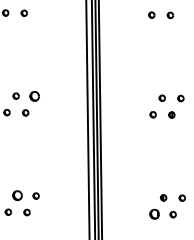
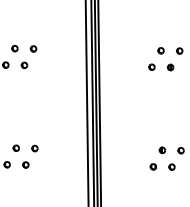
part: (34, 96) -> (33, 49), size x0.62
part: (17, 195) -> (16, 148), size x0.62
part: (154, 214) -> (153, 167), size x0.62

